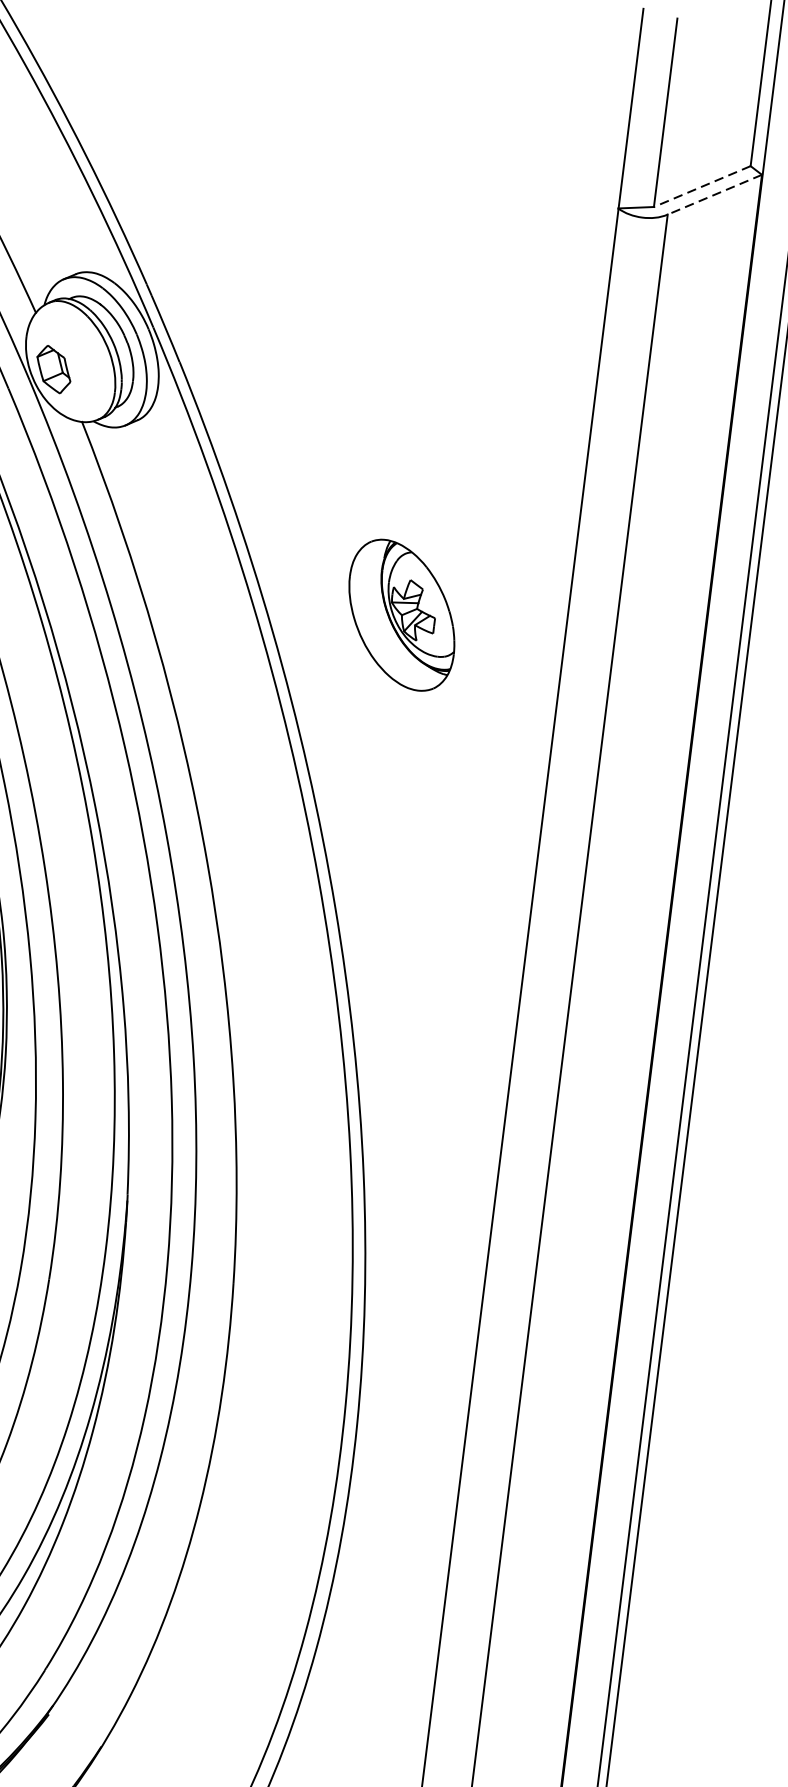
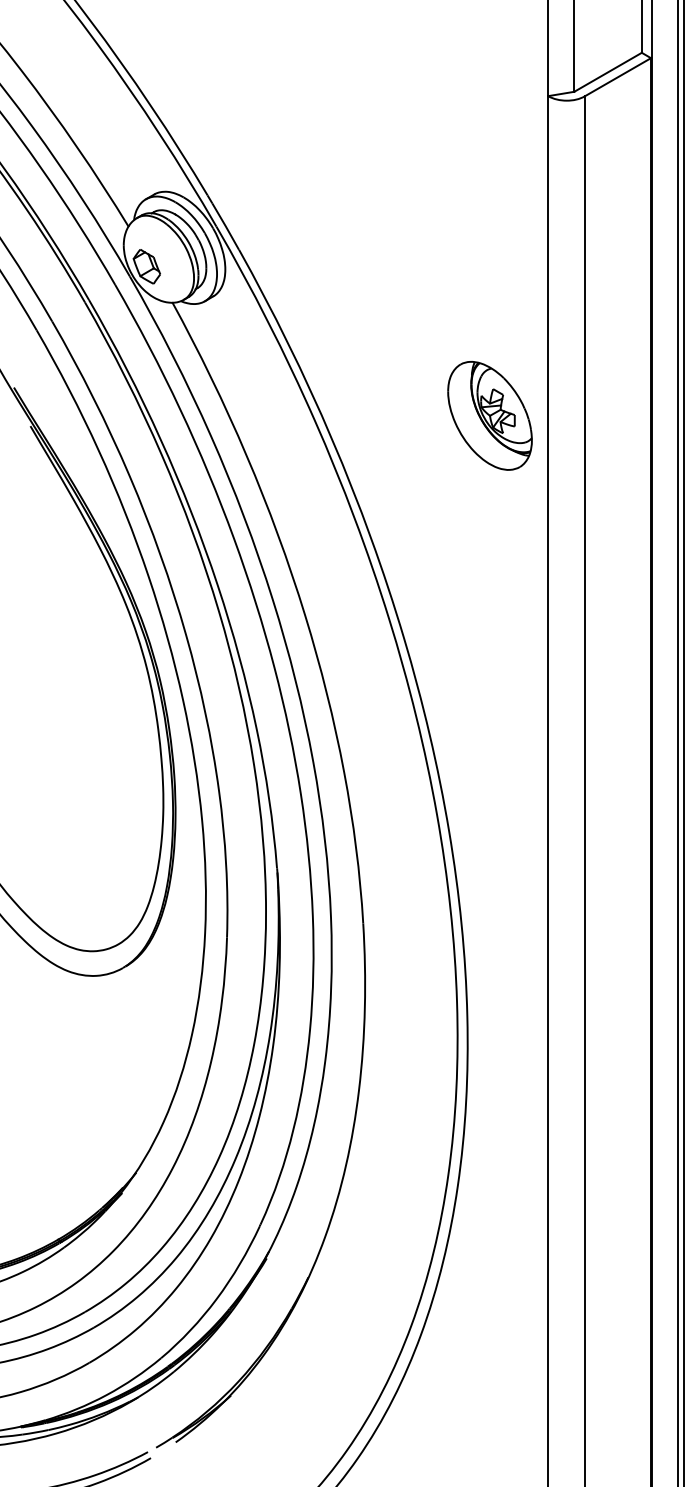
line: (702, 186) -> (608, 72), dashed -> solid
line: (715, 195) -> (618, 77), dashed -> solid
part: (401, 614) -> (489, 415), moved

